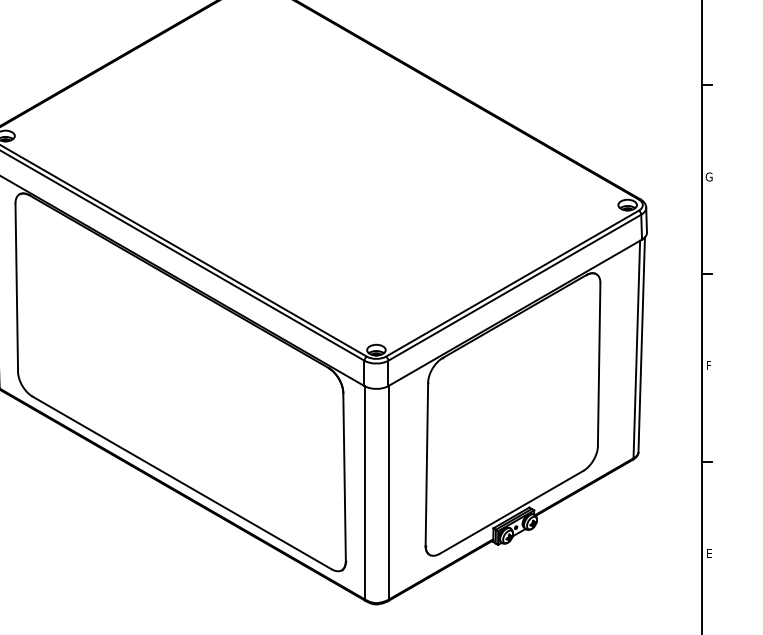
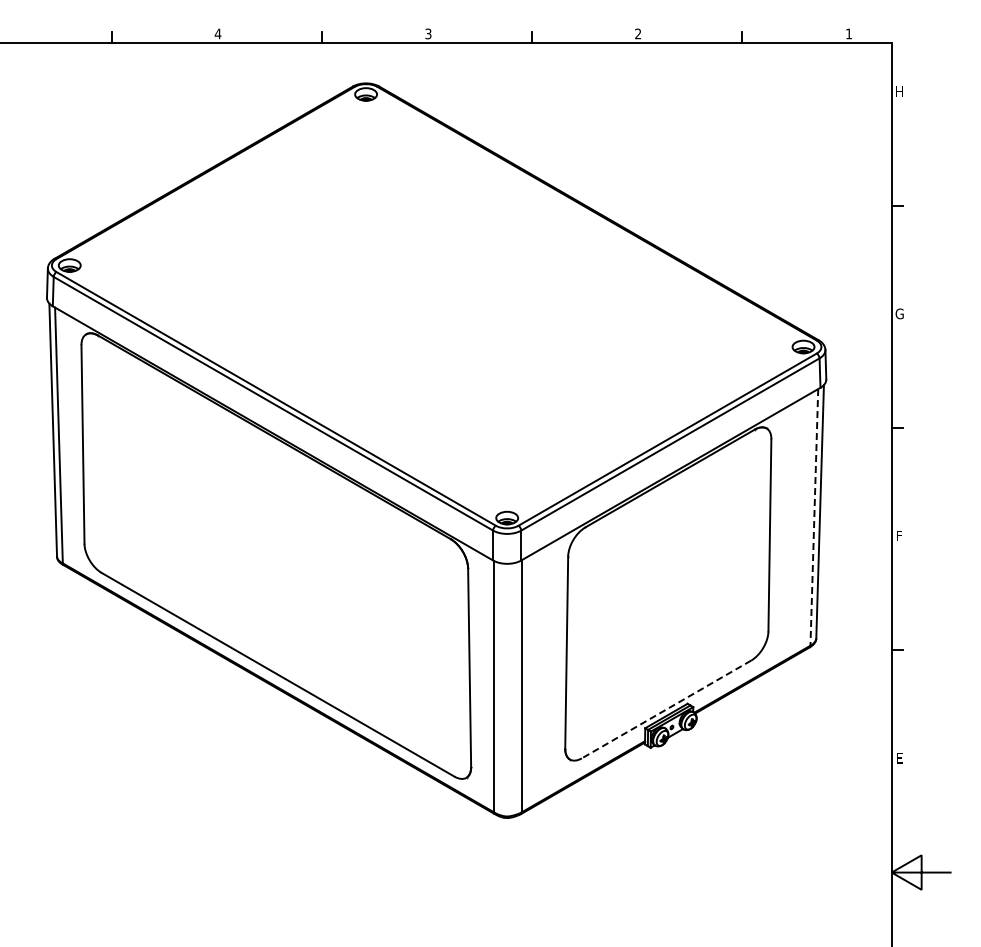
line: (636, 349) -> (814, 517), solid -> dashed
line: (511, 512) -> (666, 709), solid -> dashed

